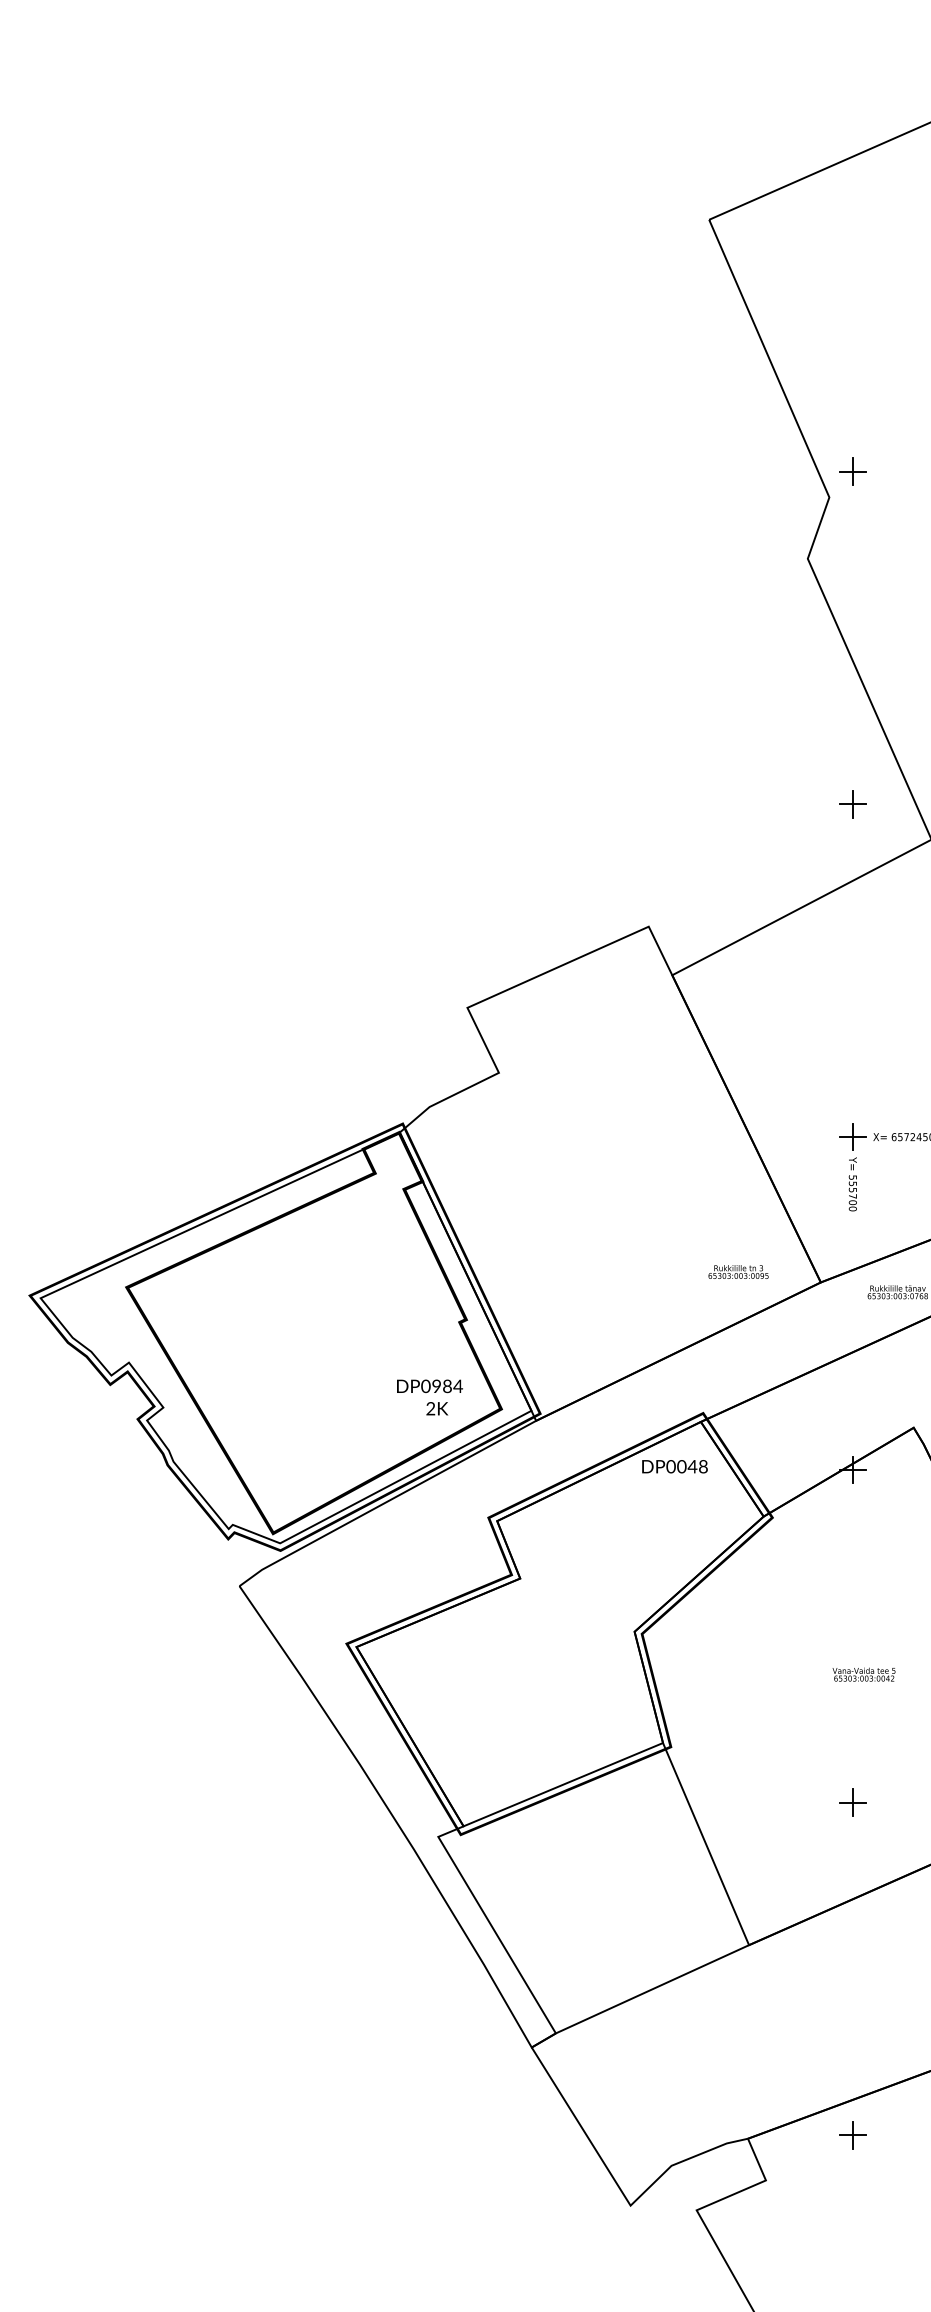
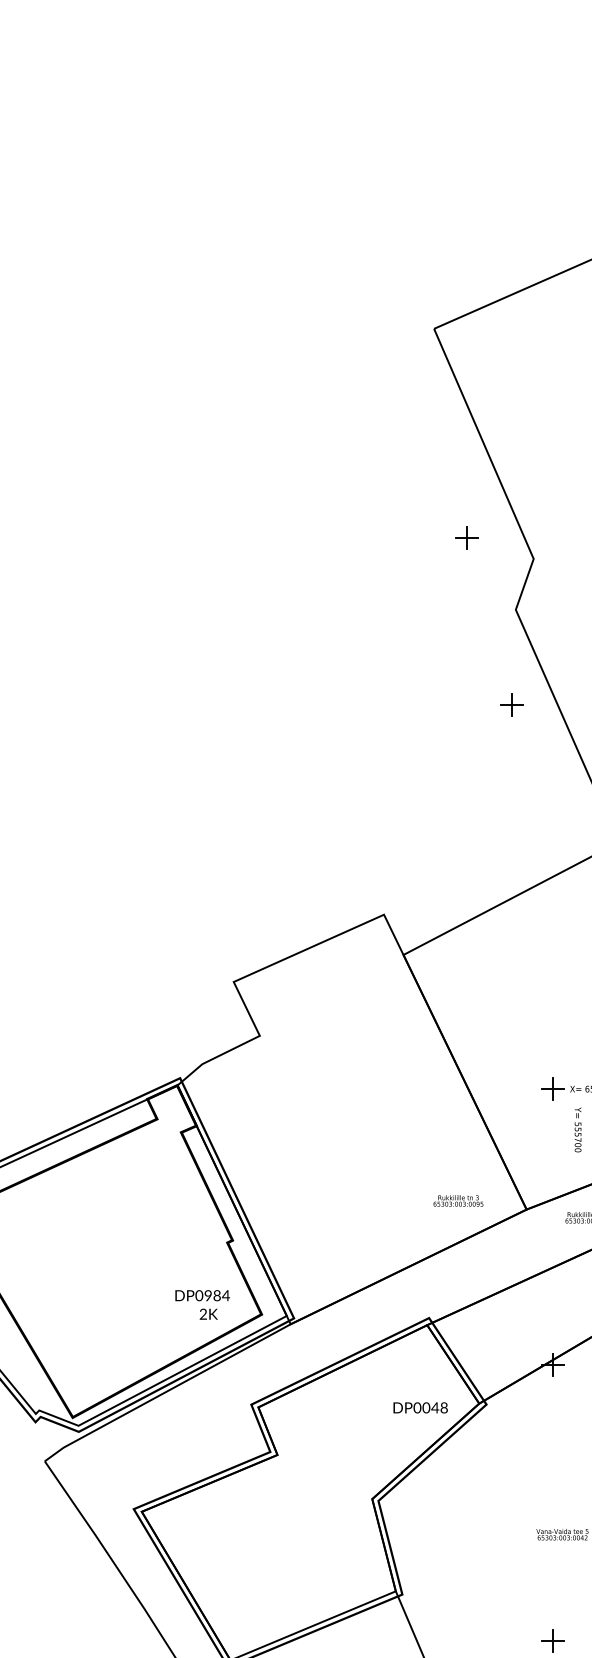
part: (852, 471) -> (466, 537), moved
part: (852, 804) -> (511, 704), moved
text: (852, 1184) -> (577, 1130), moved
text: (674, 1466) -> (420, 1407), moved

